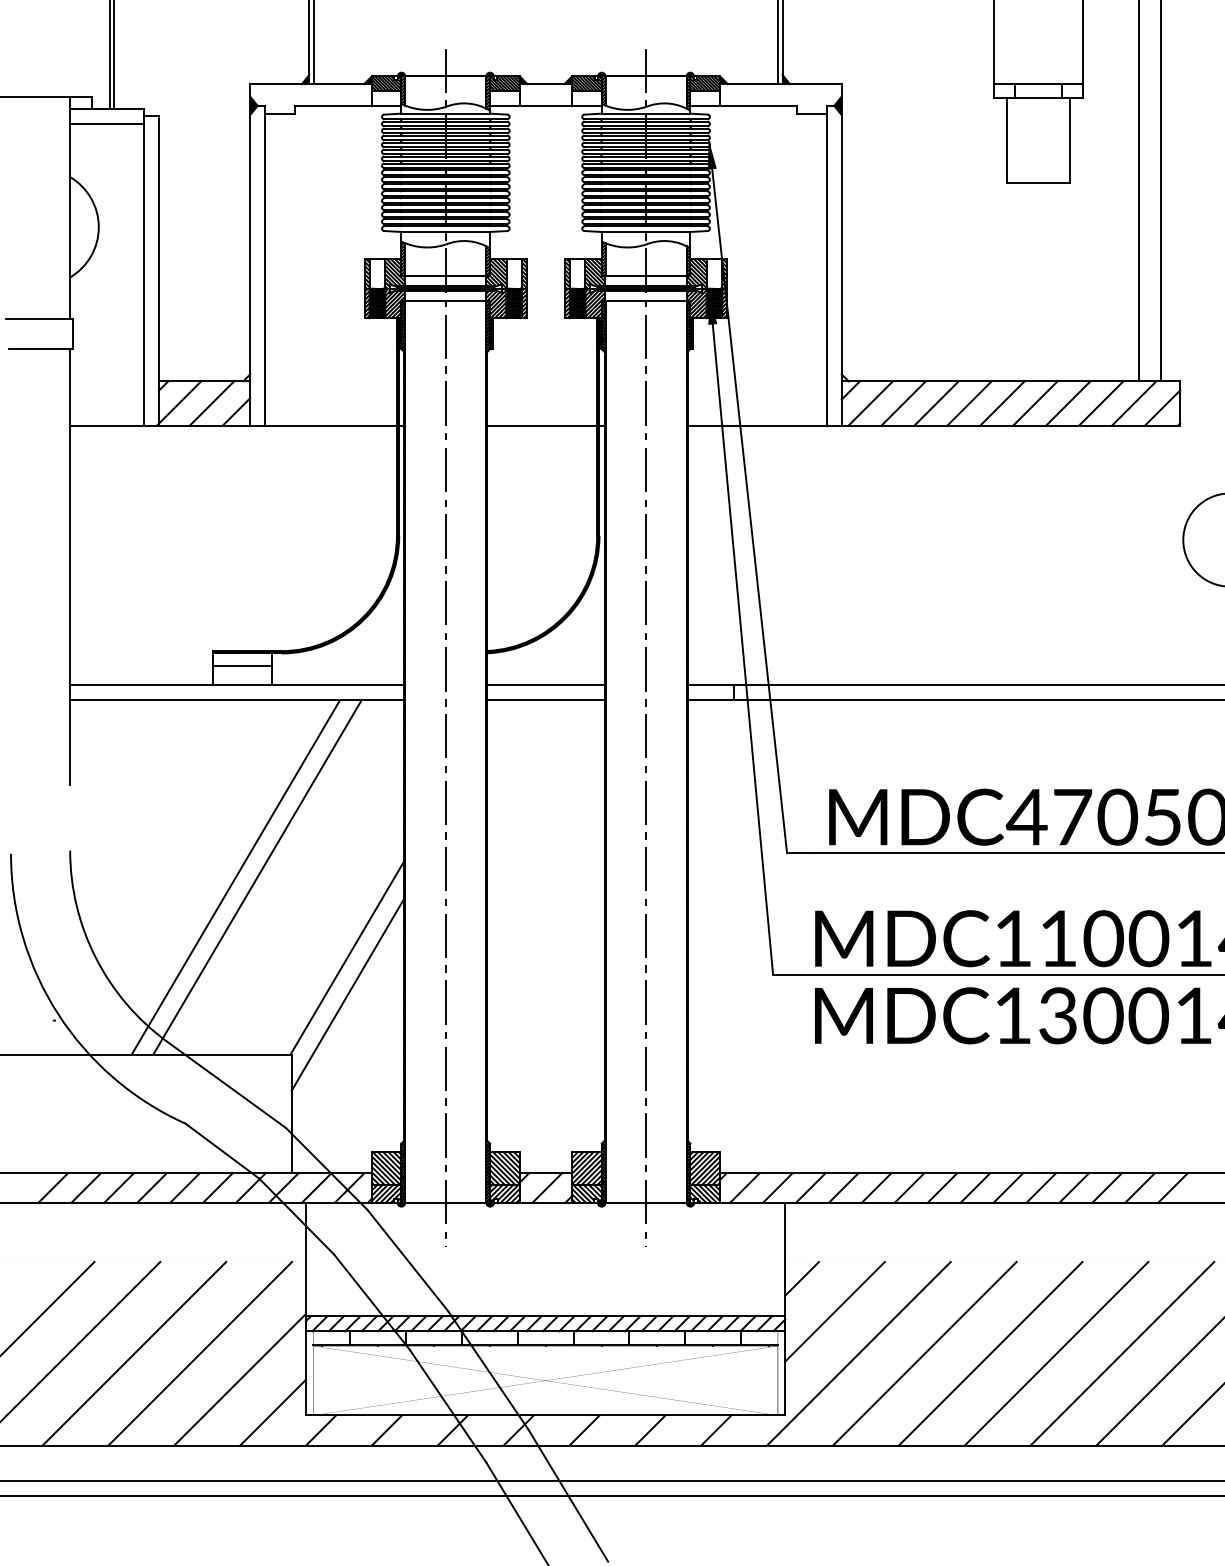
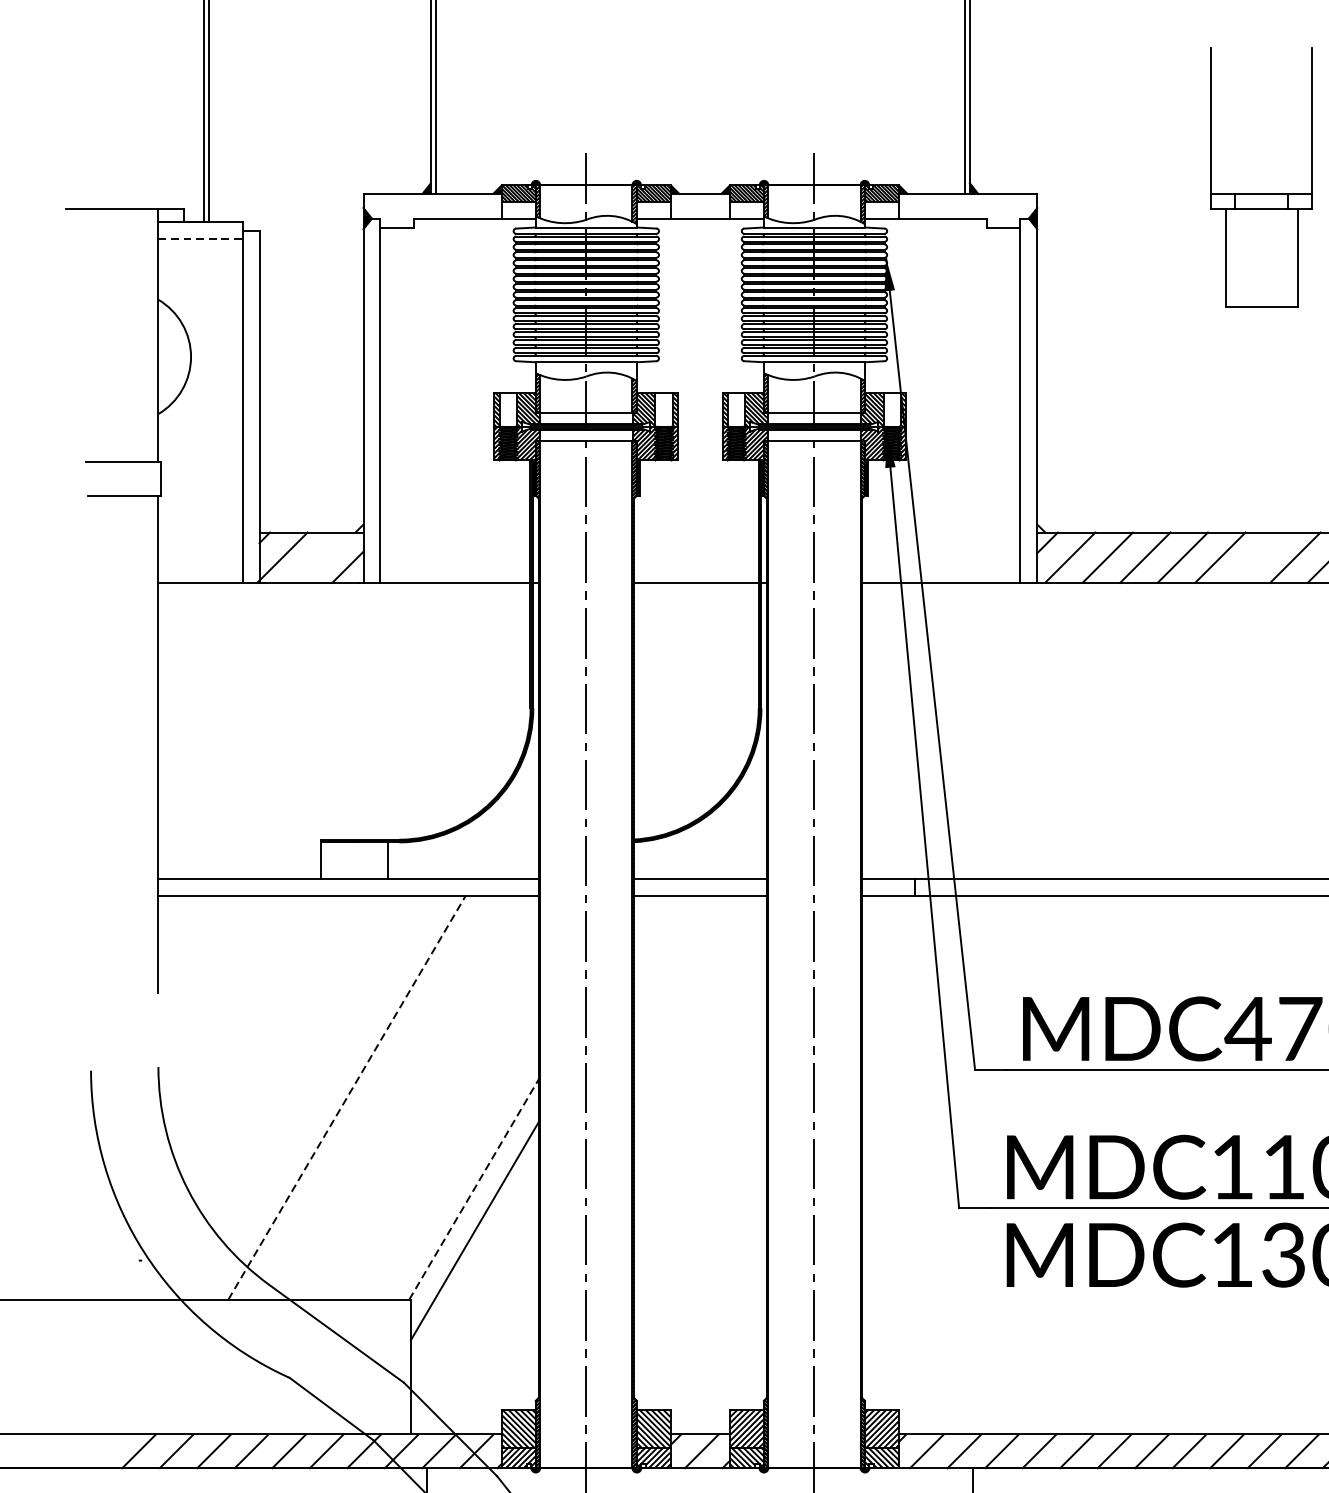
line: (107, 123) -> (200, 238), solid -> dashed
line: (211, 403) -> (319, 557), removed
line: (1035, 403) -> (1258, 557), removed
line: (242, 665) -> (354, 856), removed
line: (235, 877) -> (346, 1097), solid -> dashed
line: (257, 877) -> (371, 1097), removed
line: (347, 957) -> (474, 1188), solid -> dashed

